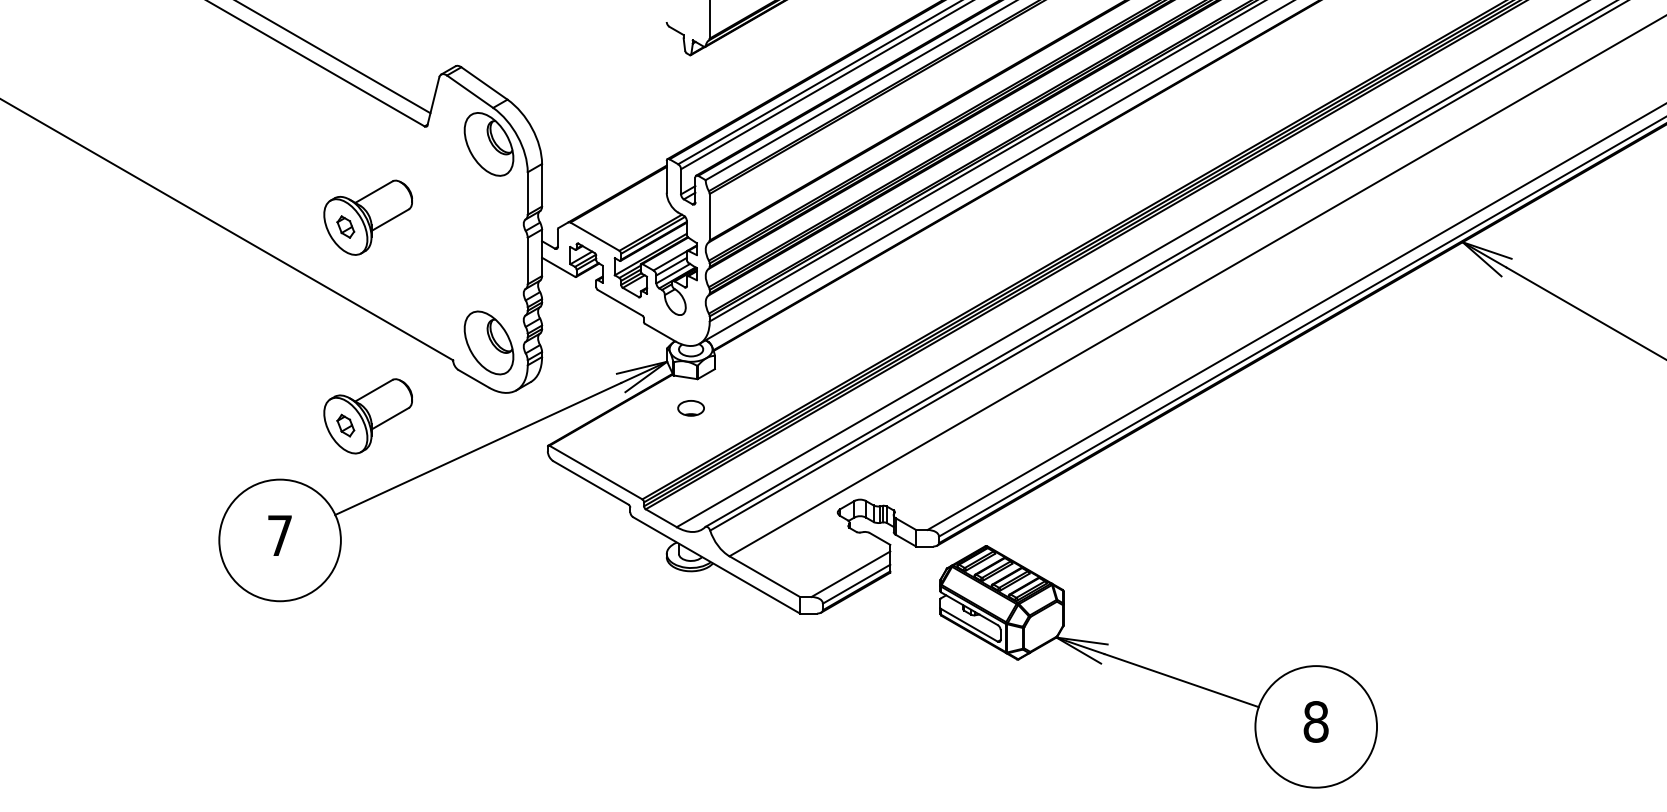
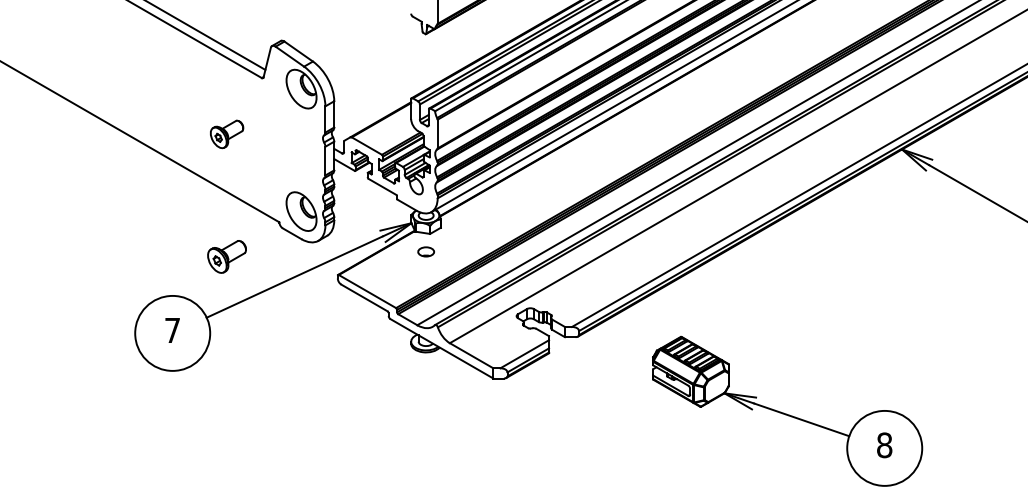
part: (367, 217) -> (226, 134), size x0.6
part: (367, 415) -> (226, 256), size x0.7
part: (1158, 665) -> (787, 410), moved

